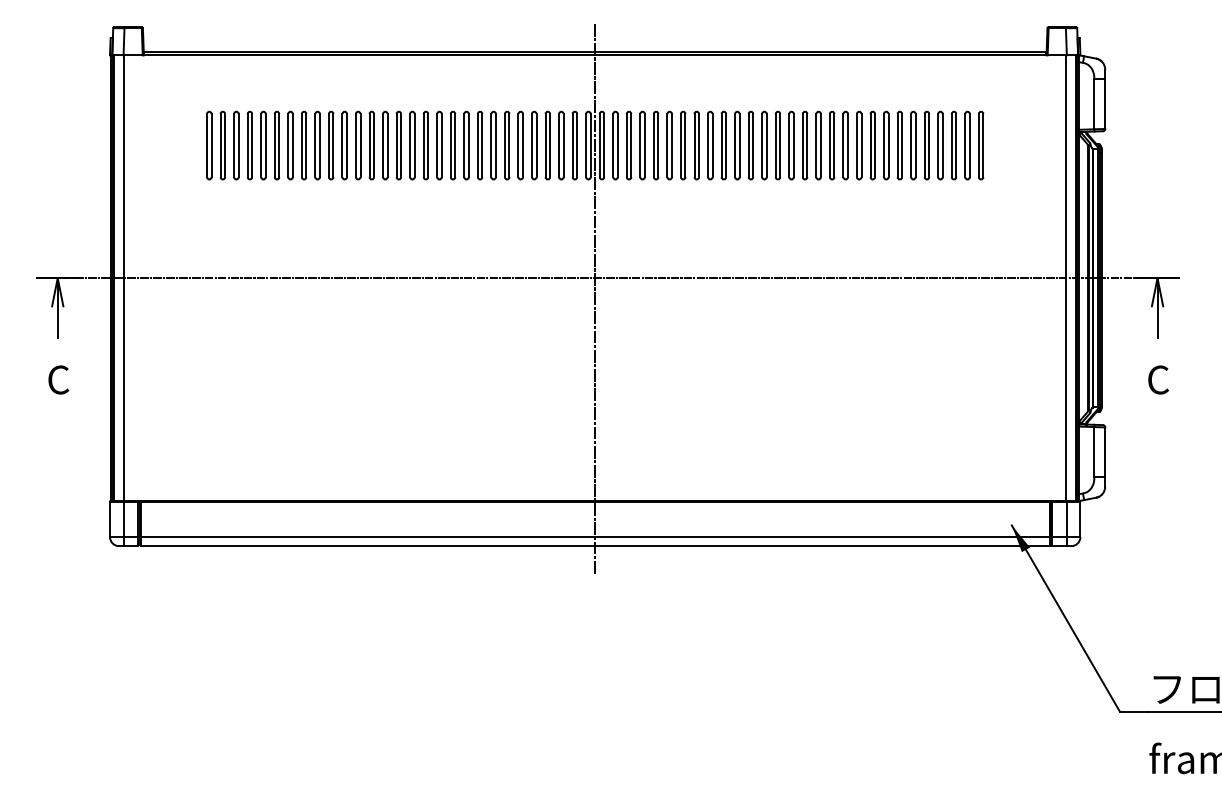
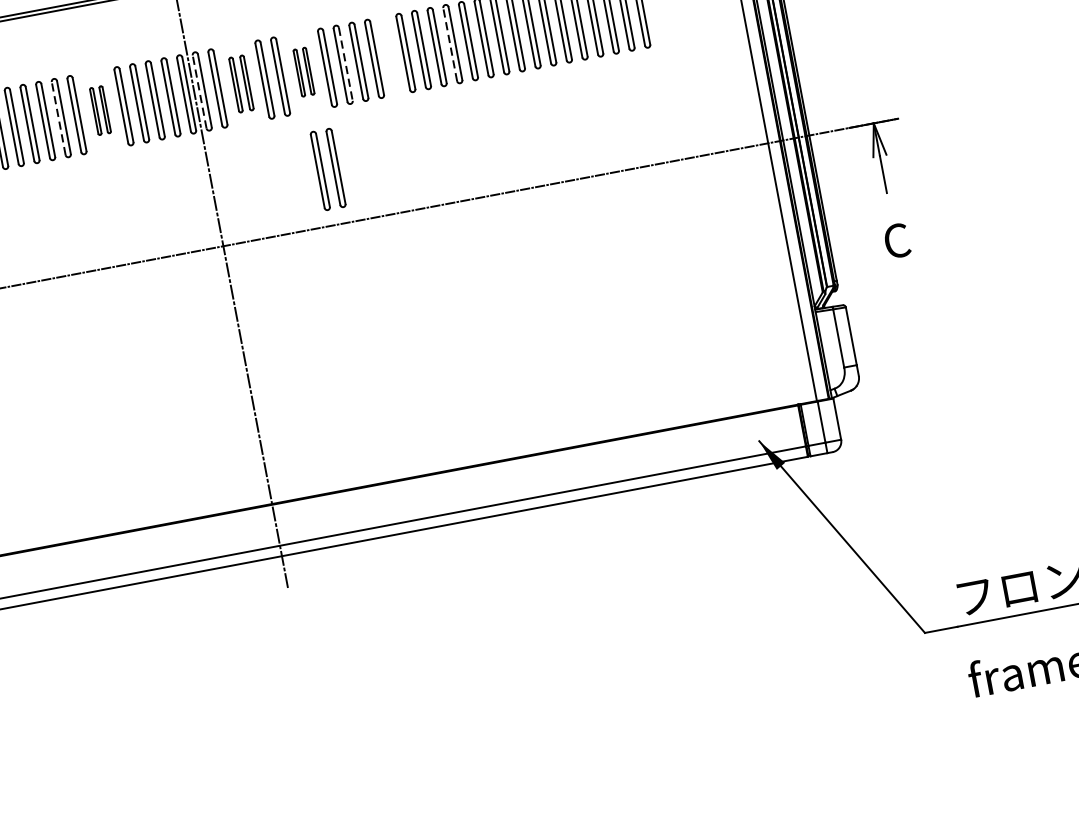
line: (477, 145) -> (58, 118), solid -> dashed
part: (513, 145) -> (99, 110), size x0.6
line: (599, 145) -> (199, 91), solid -> dashed
part: (635, 145) -> (241, 84), size x0.7
part: (689, 145) -> (303, 72), size x0.6
line: (726, 145) -> (346, 64), solid -> dashed
part: (764, 145) -> (390, 55), removed
line: (816, 145) -> (450, 44), solid -> dashed
part: (694, 230) -> (327, 169), added

